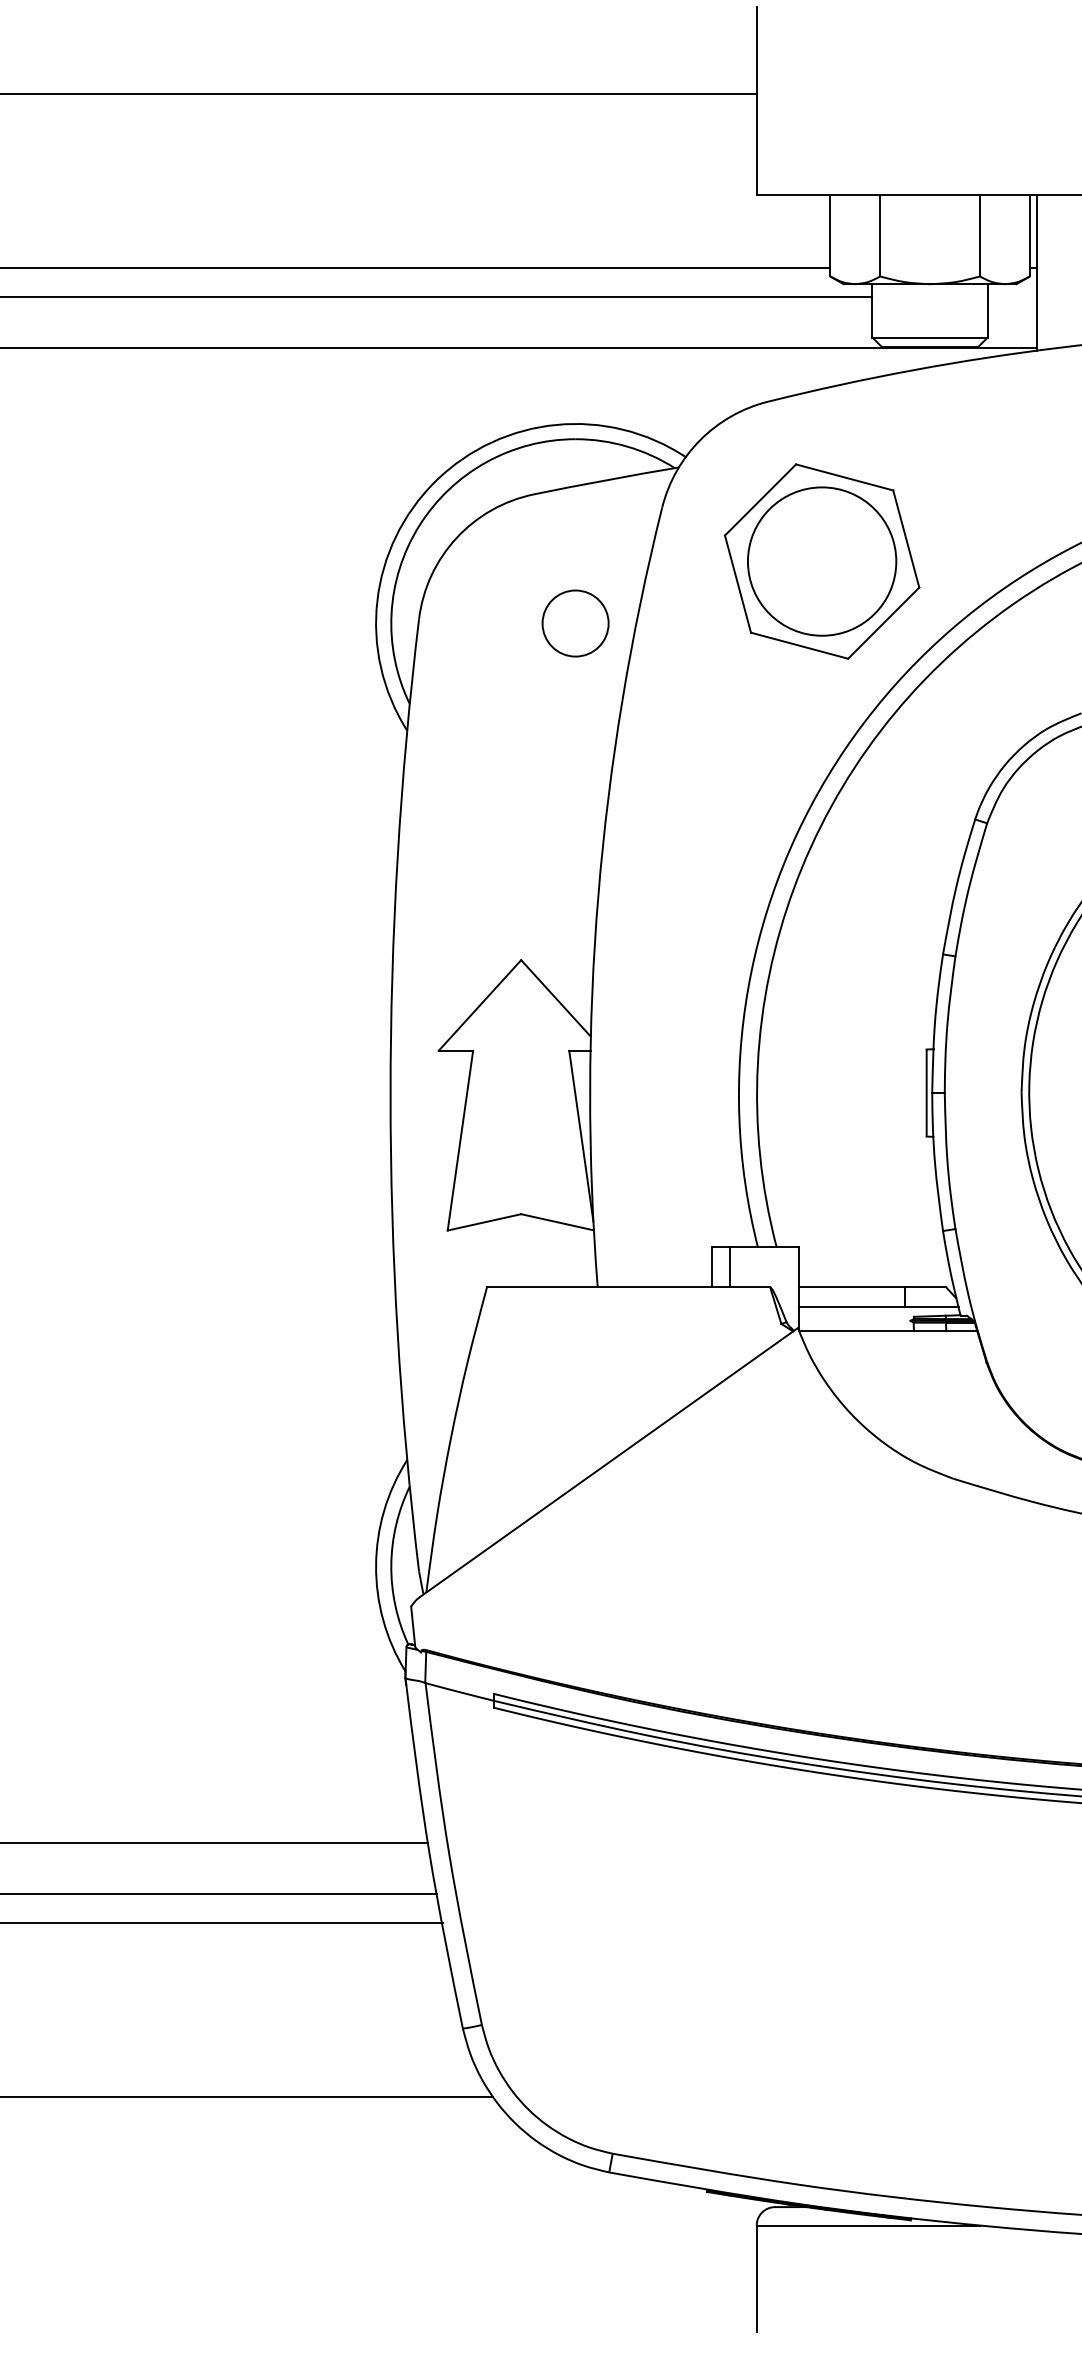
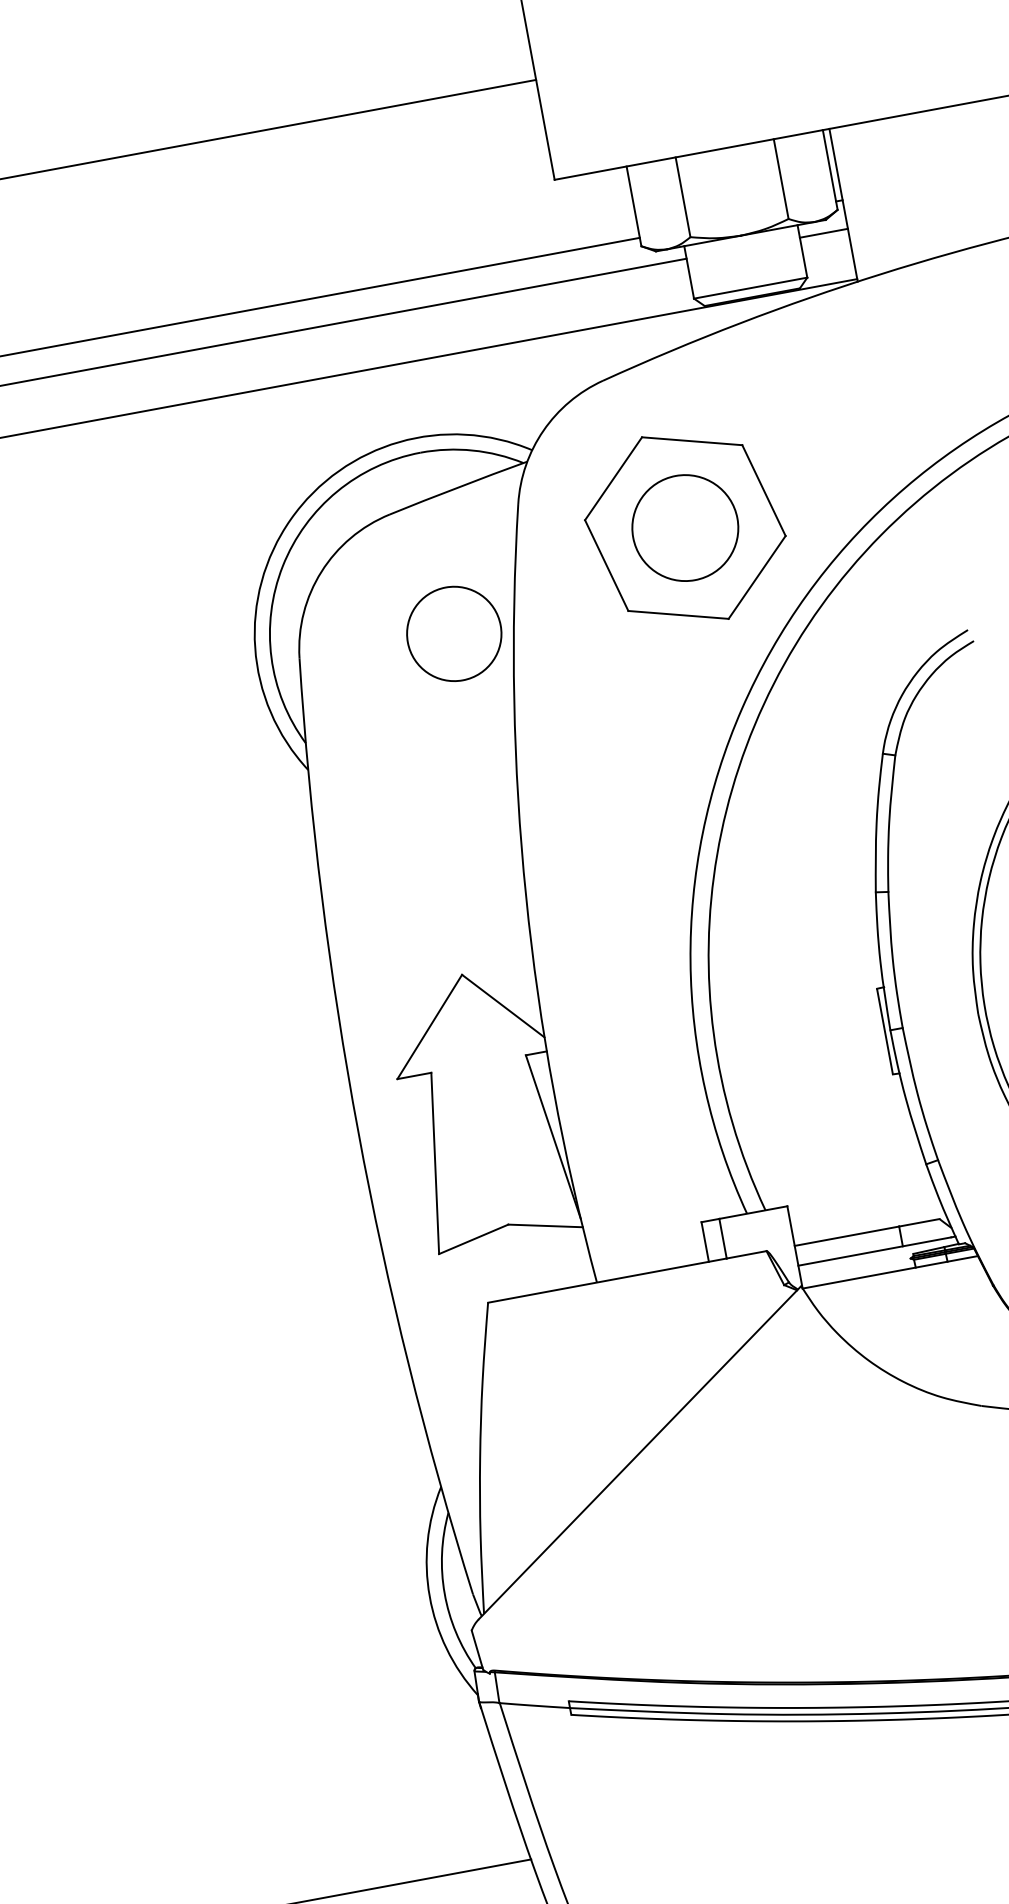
line: (1011, 296) -> (823, 232), added
circle: (822, 561) -> (685, 527), size x0.71
circle: (575, 623) -> (454, 633), size x1.43

